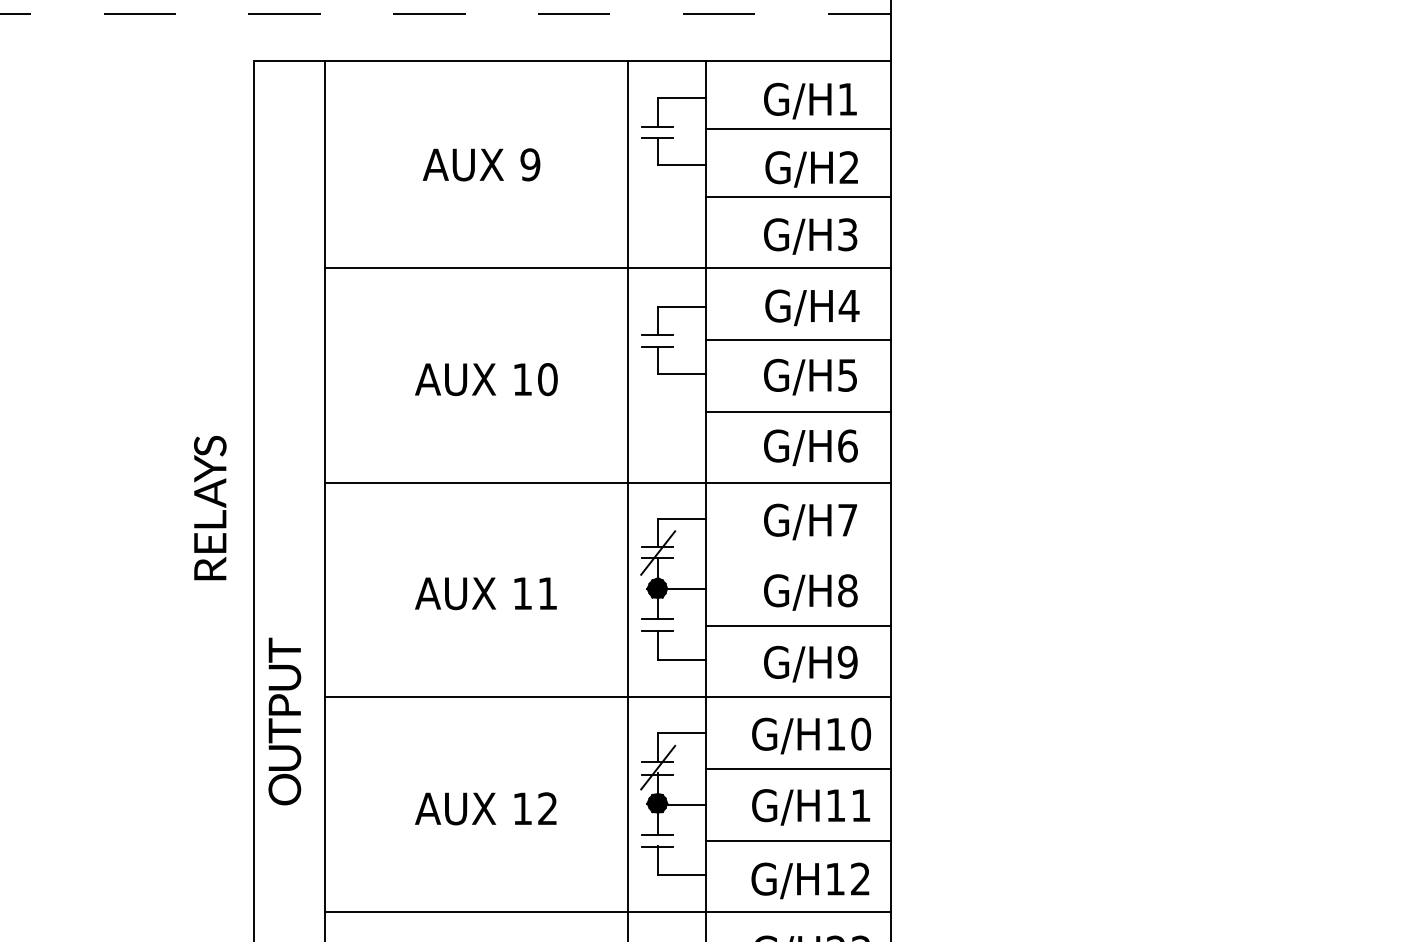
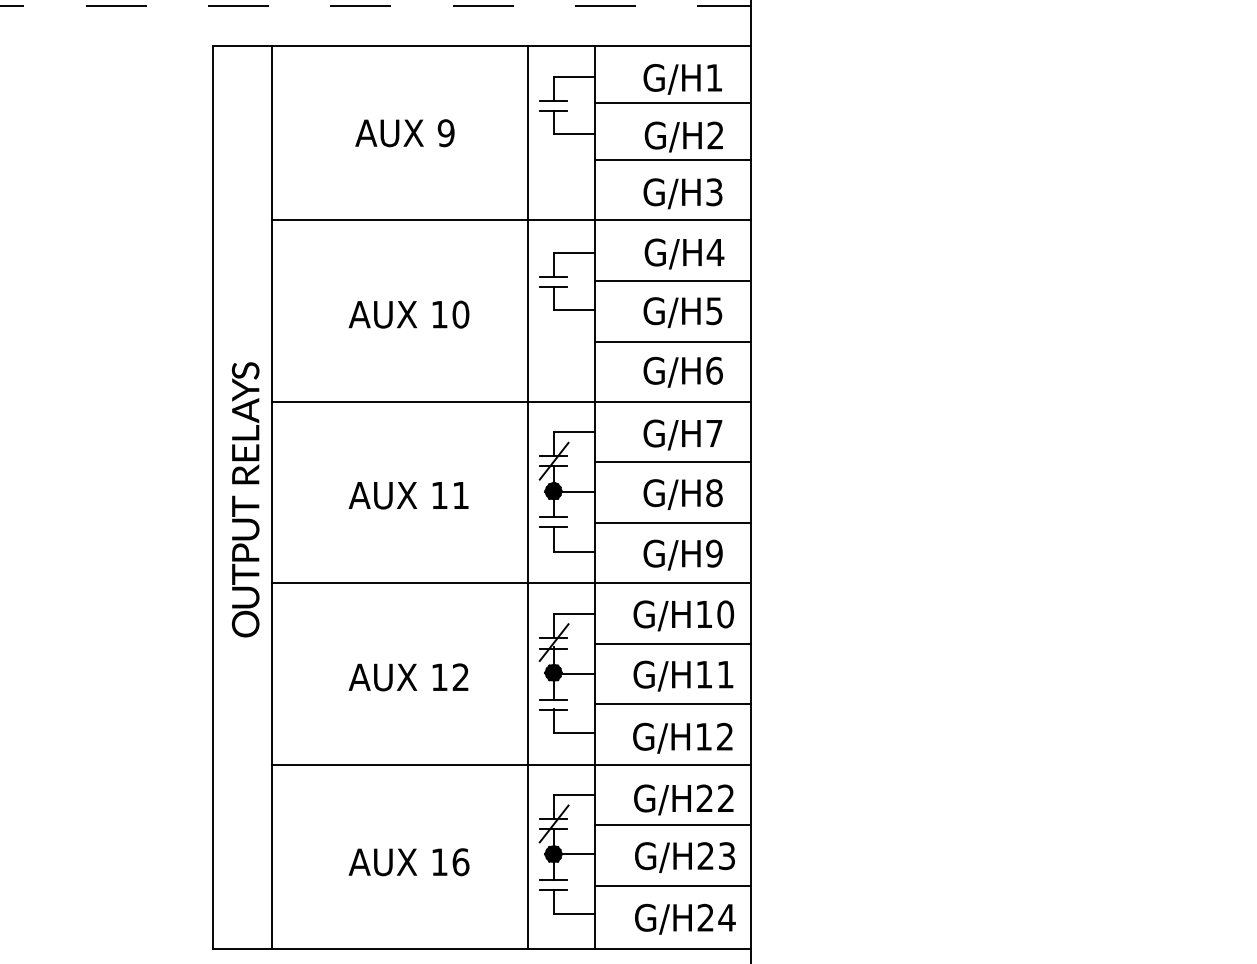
text: (210, 508) -> (245, 423), moved
line: (798, 554) -> (672, 462), added
text: (284, 721) -> (245, 566), moved

